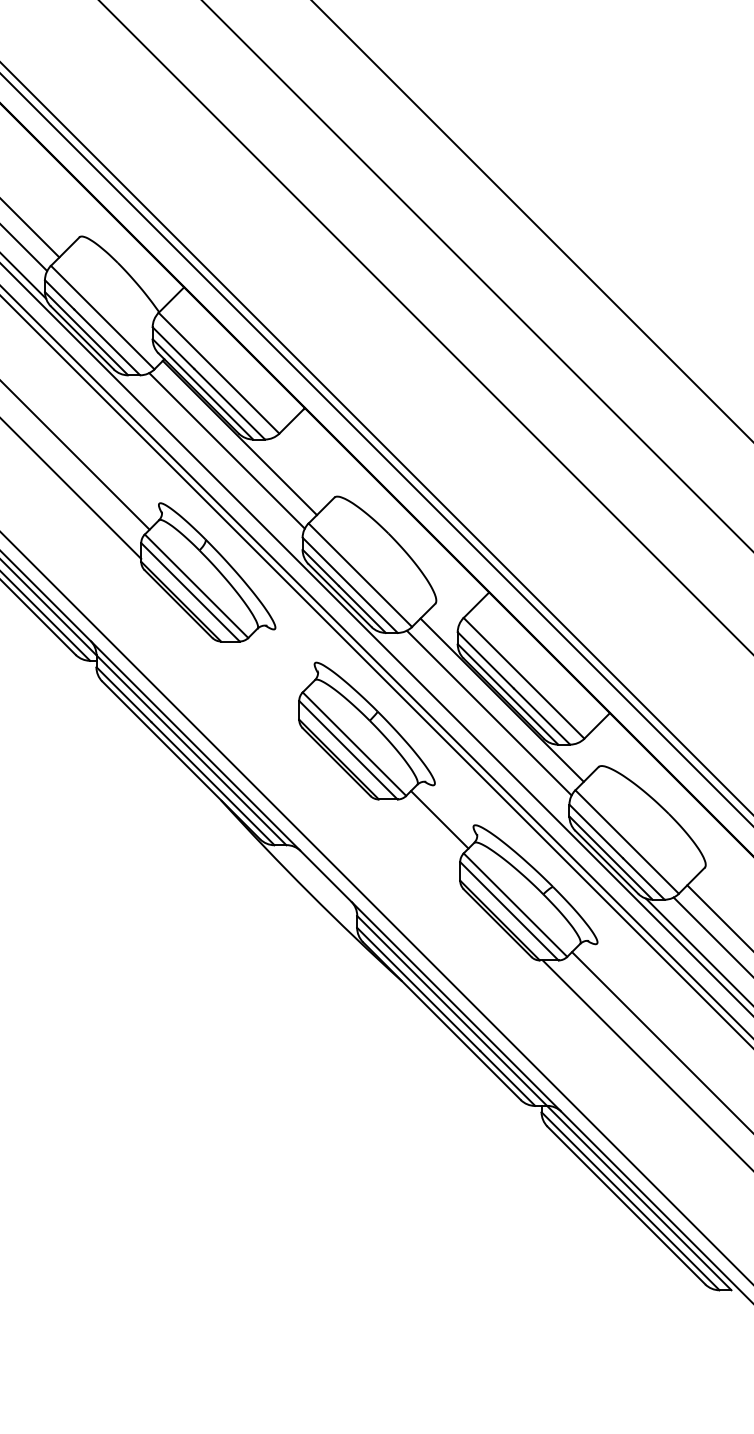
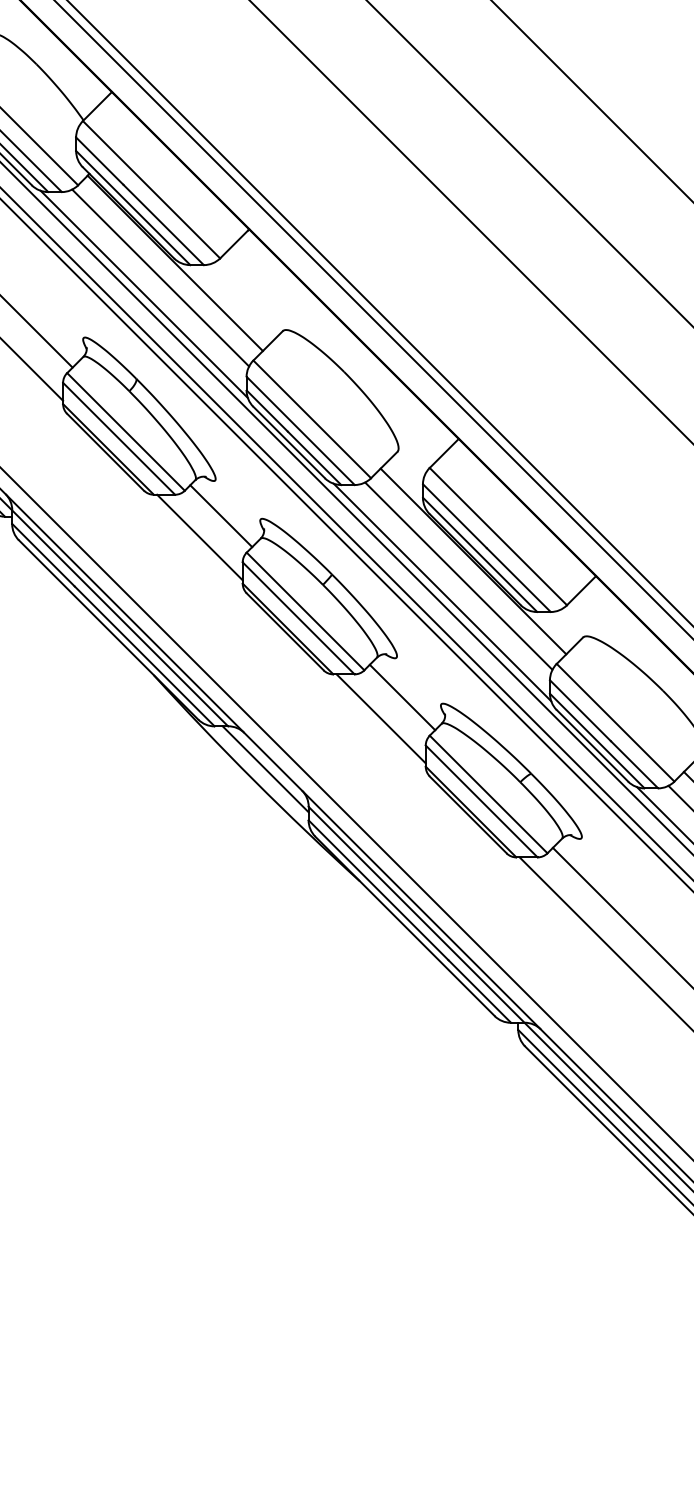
line: (212, 465) -> (144, 294), added
line: (280, 660) -> (221, 516), added
line: (261, 678) -> (199, 536), added
line: (474, 727) -> (442, 592), added
line: (420, 838) -> (380, 718), added
line: (319, 882) -> (265, 768), added

